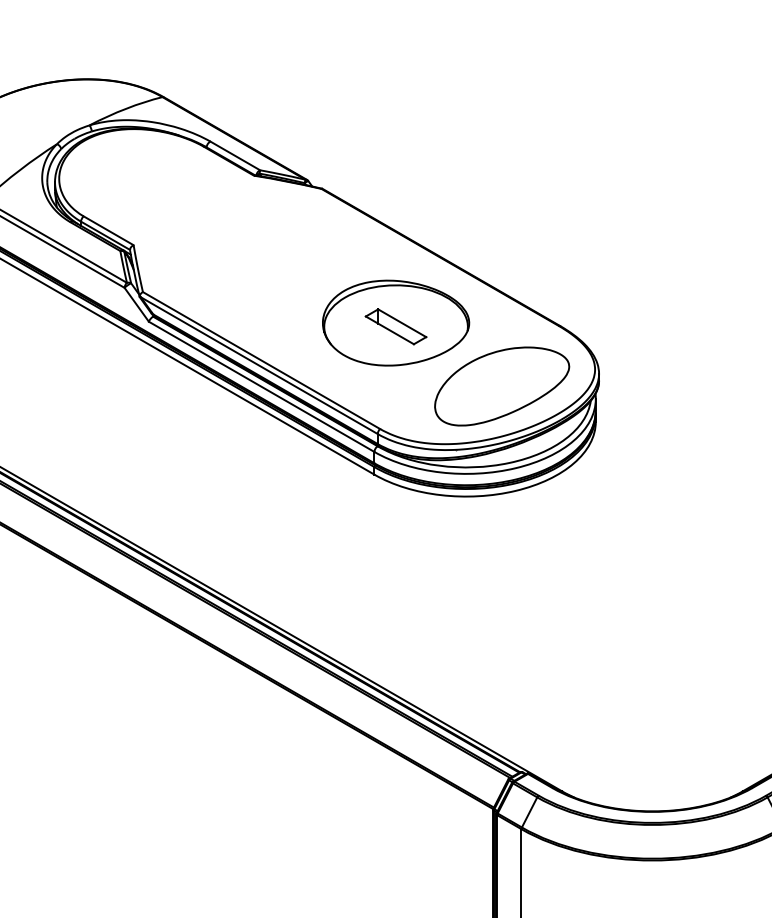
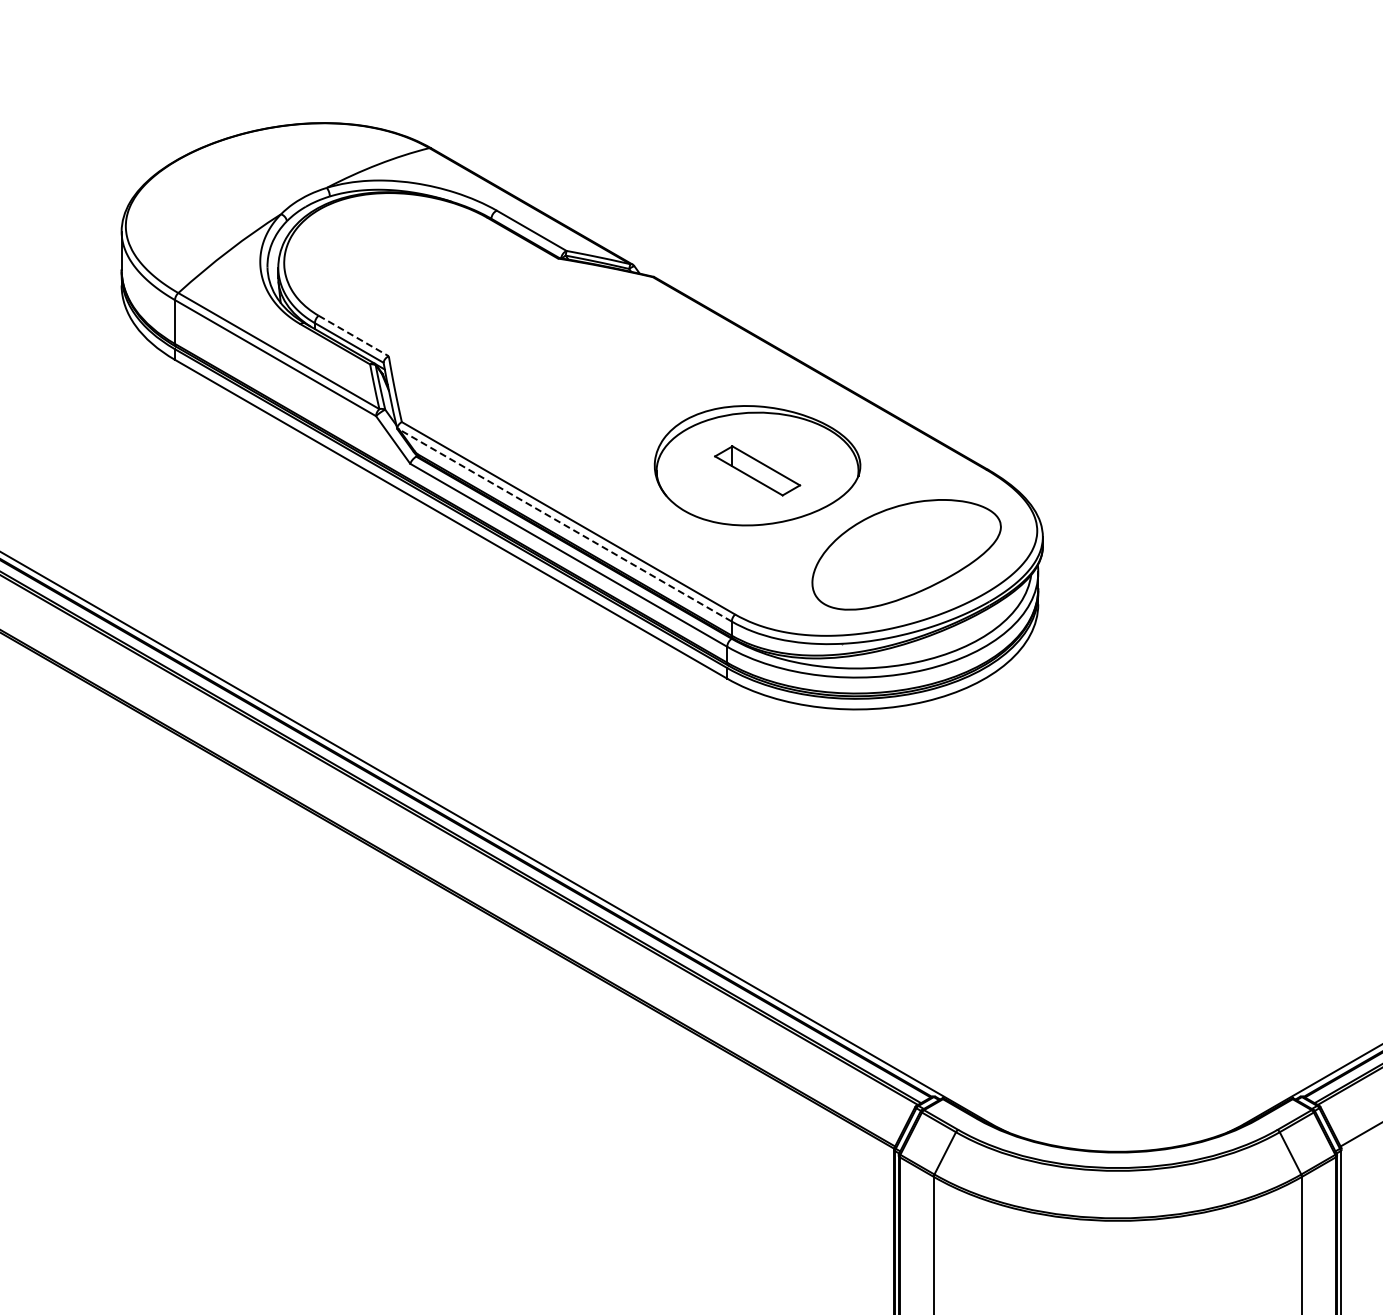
line: (108, 230) -> (353, 335), solid -> dashed
line: (259, 365) -> (565, 525), solid -> dashed

